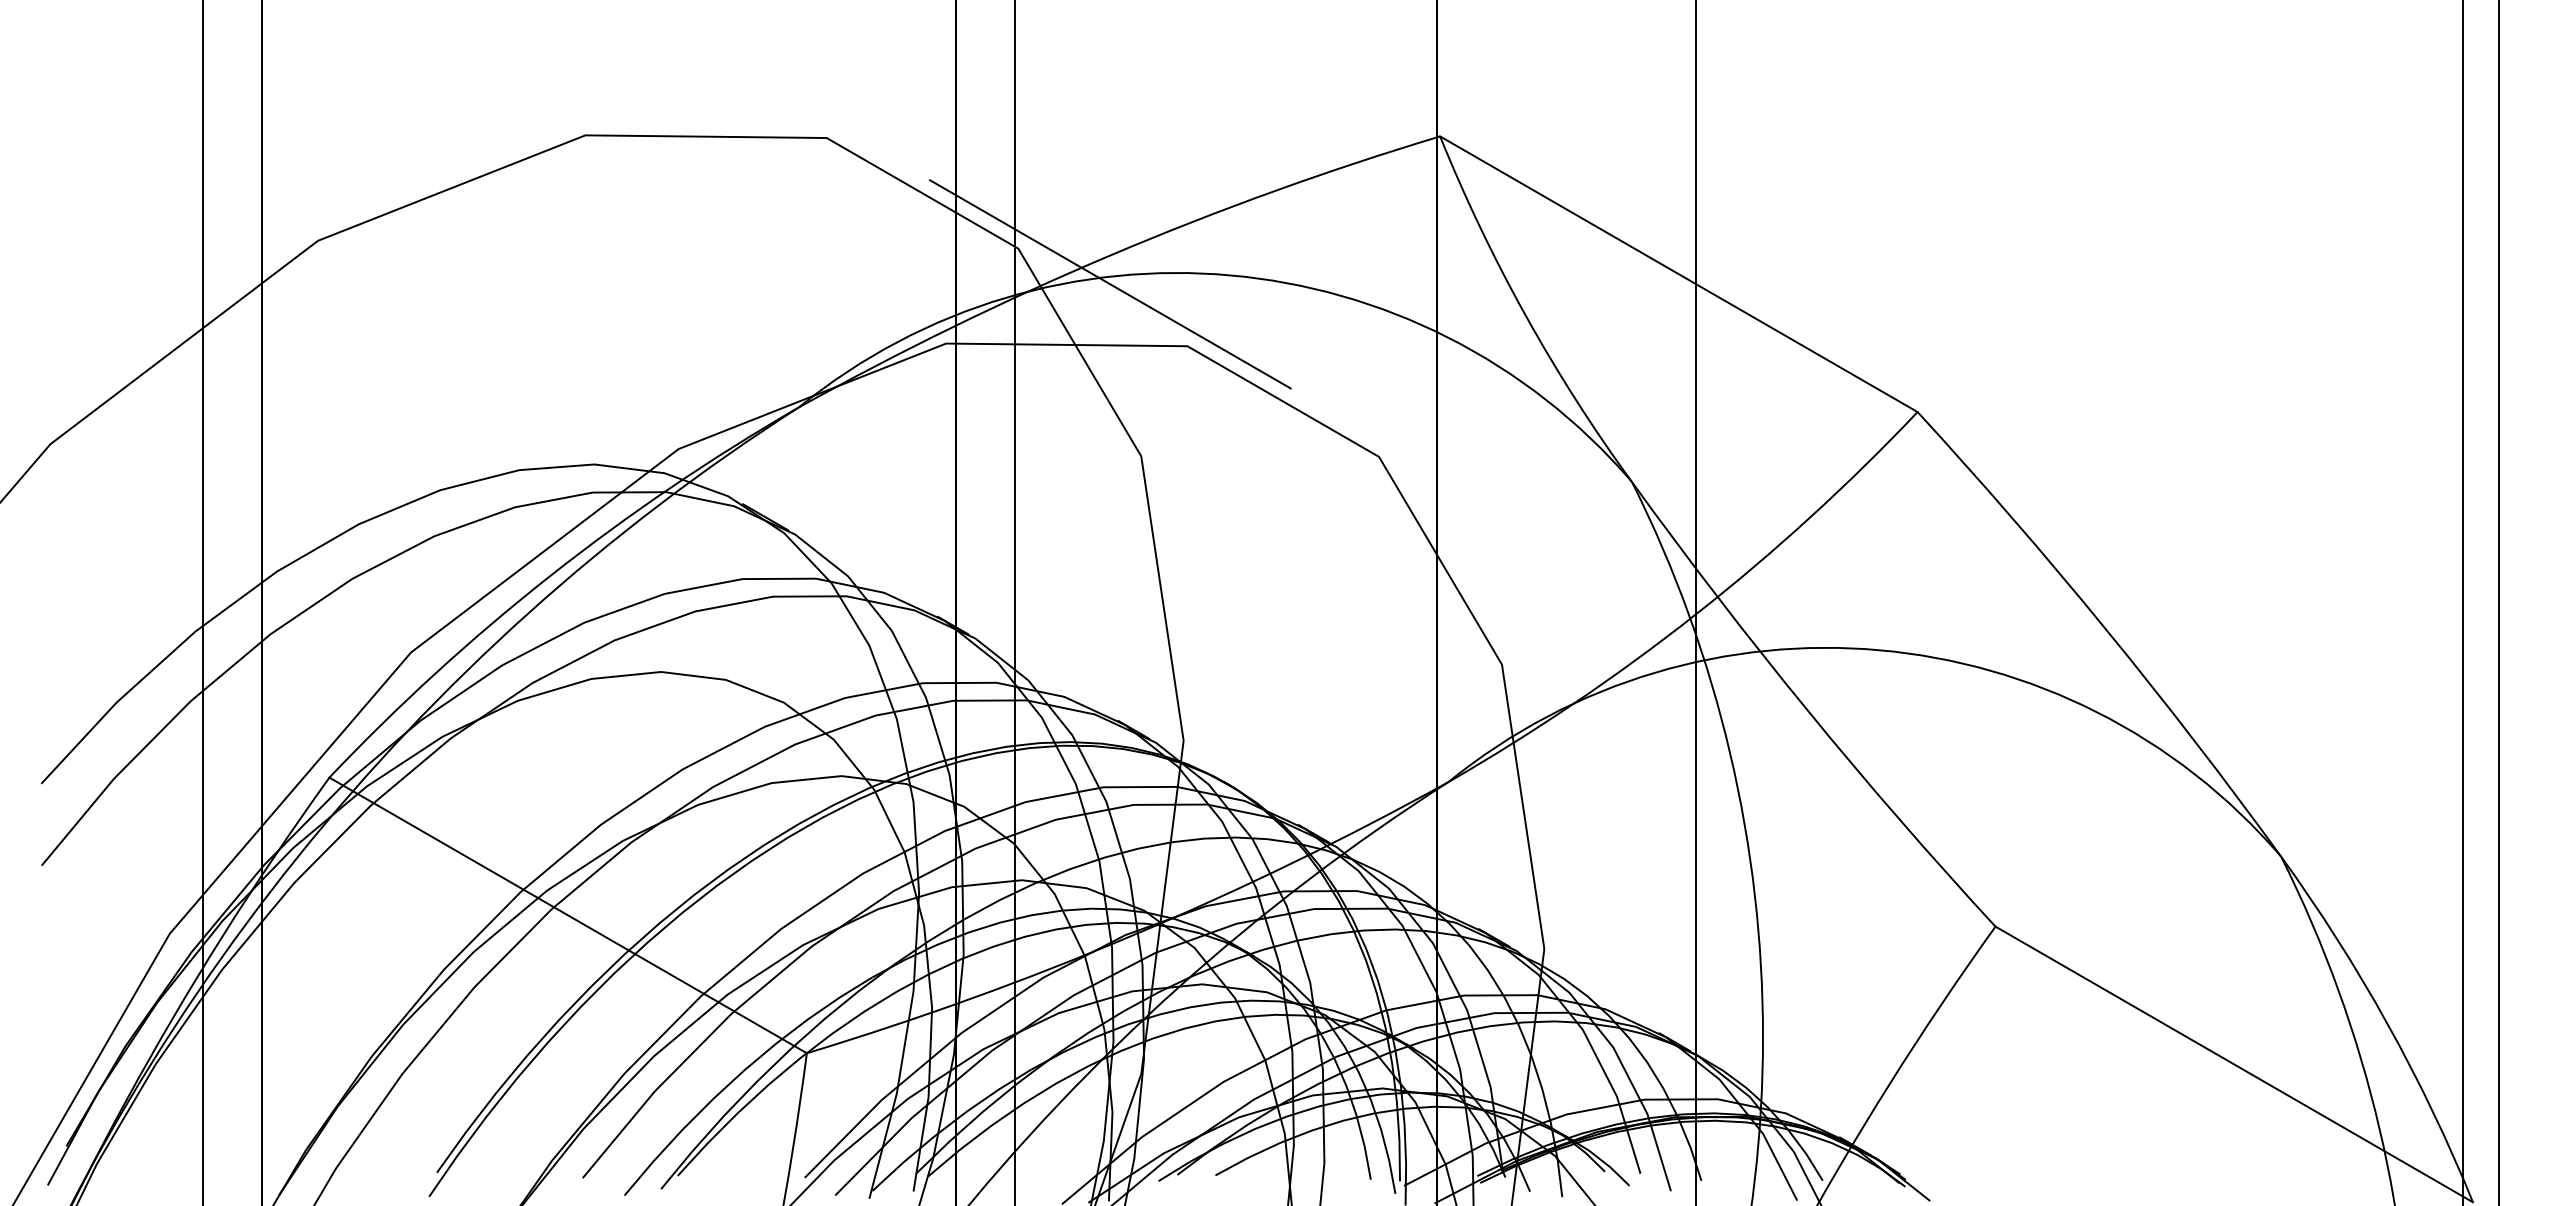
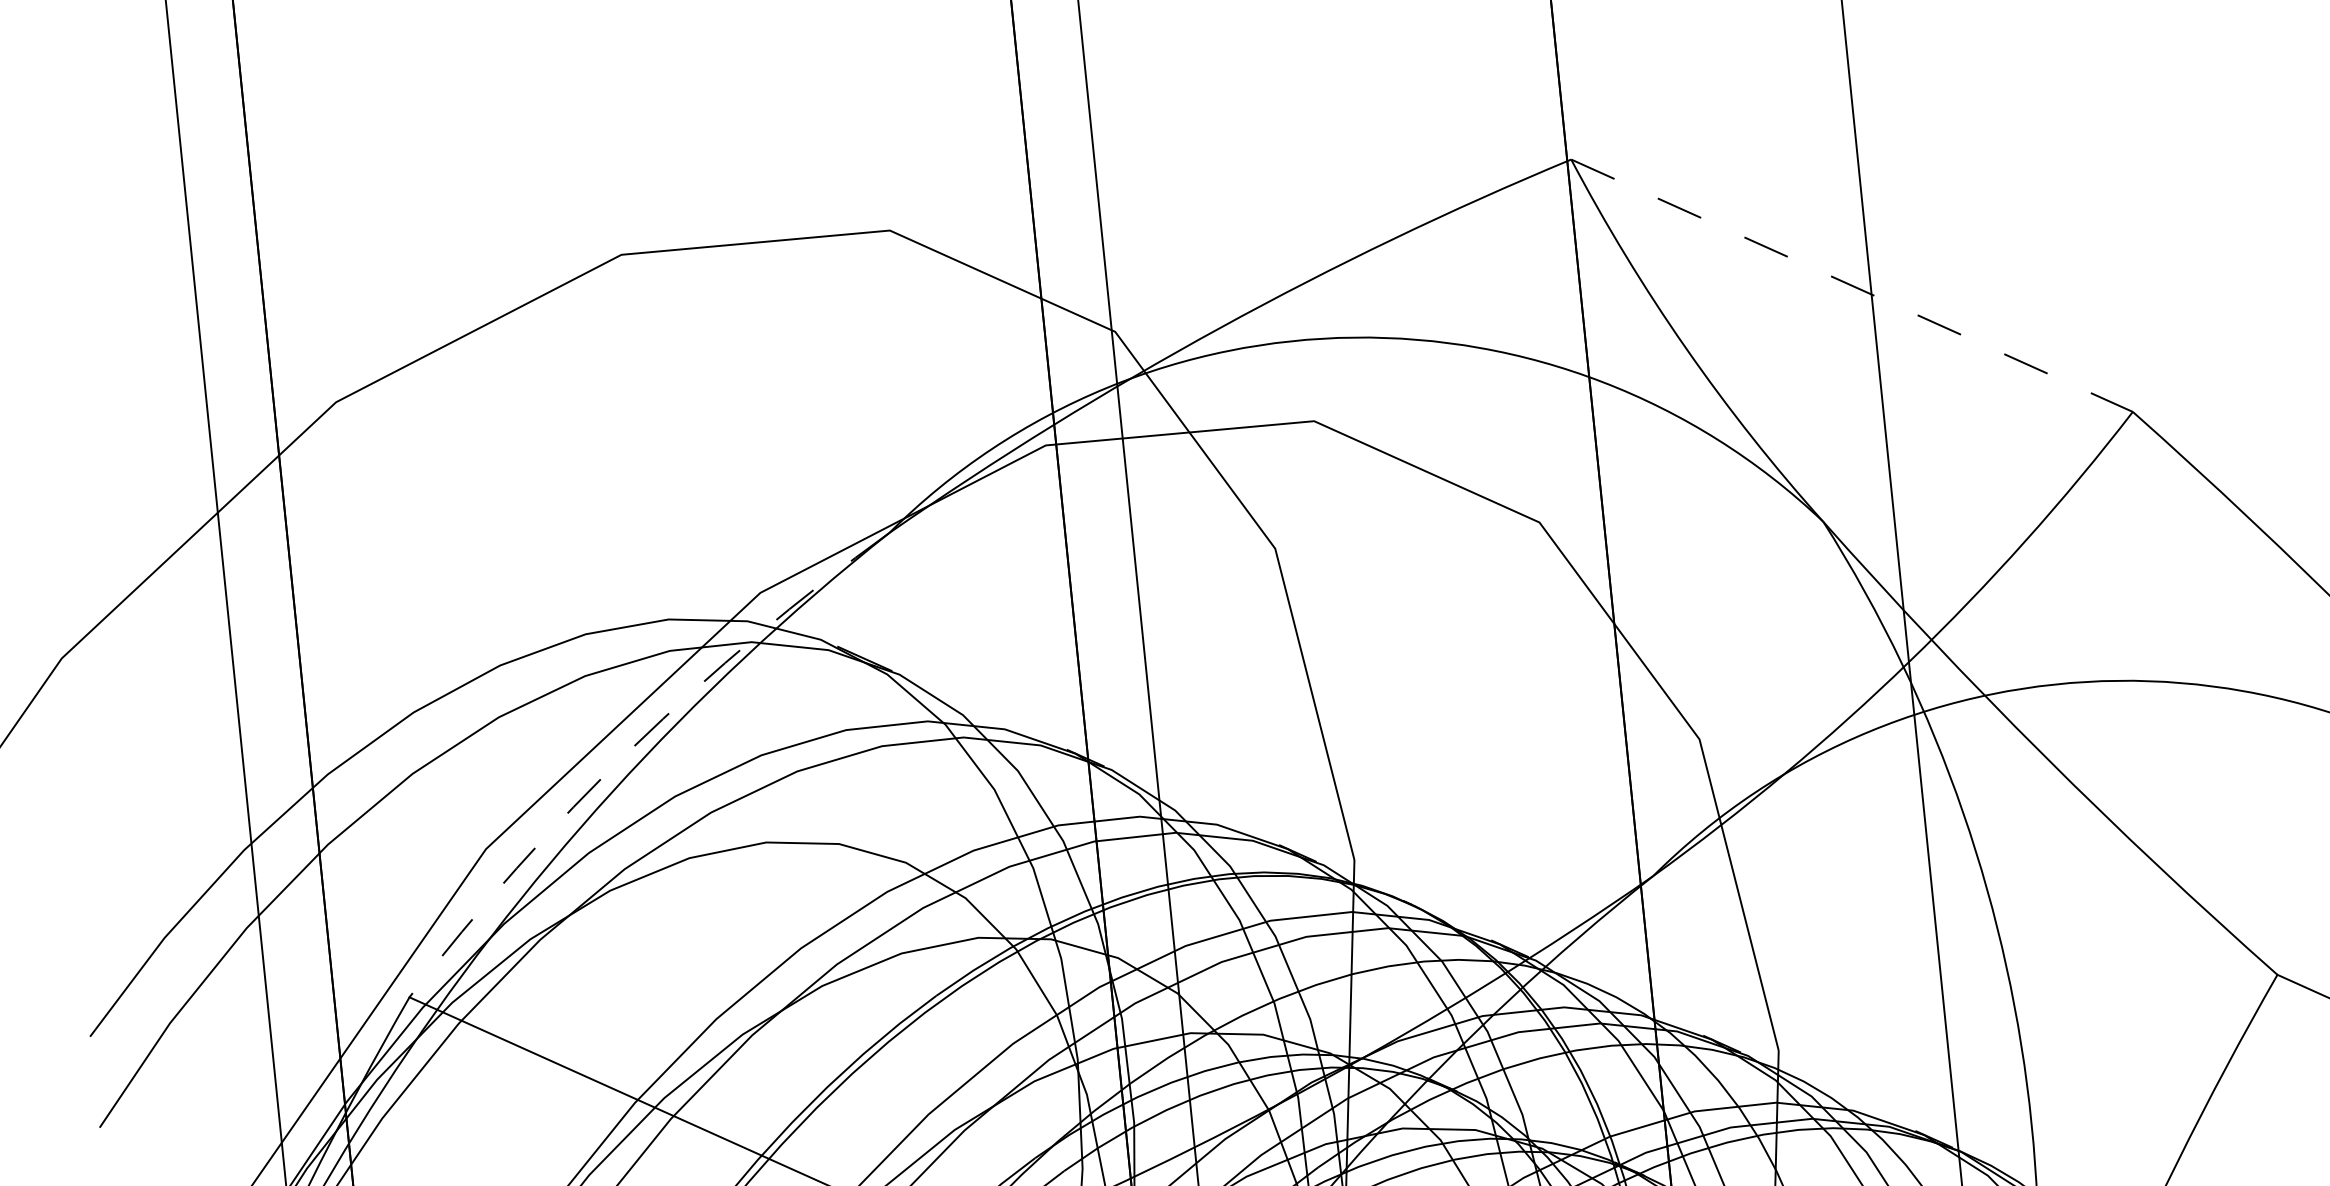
line: (1678, 274) -> (1851, 286), solid -> dashed
line: (1110, 284) -> (1221, 361), removed
arc: (550, 575) -> (632, 747), solid -> dashed

